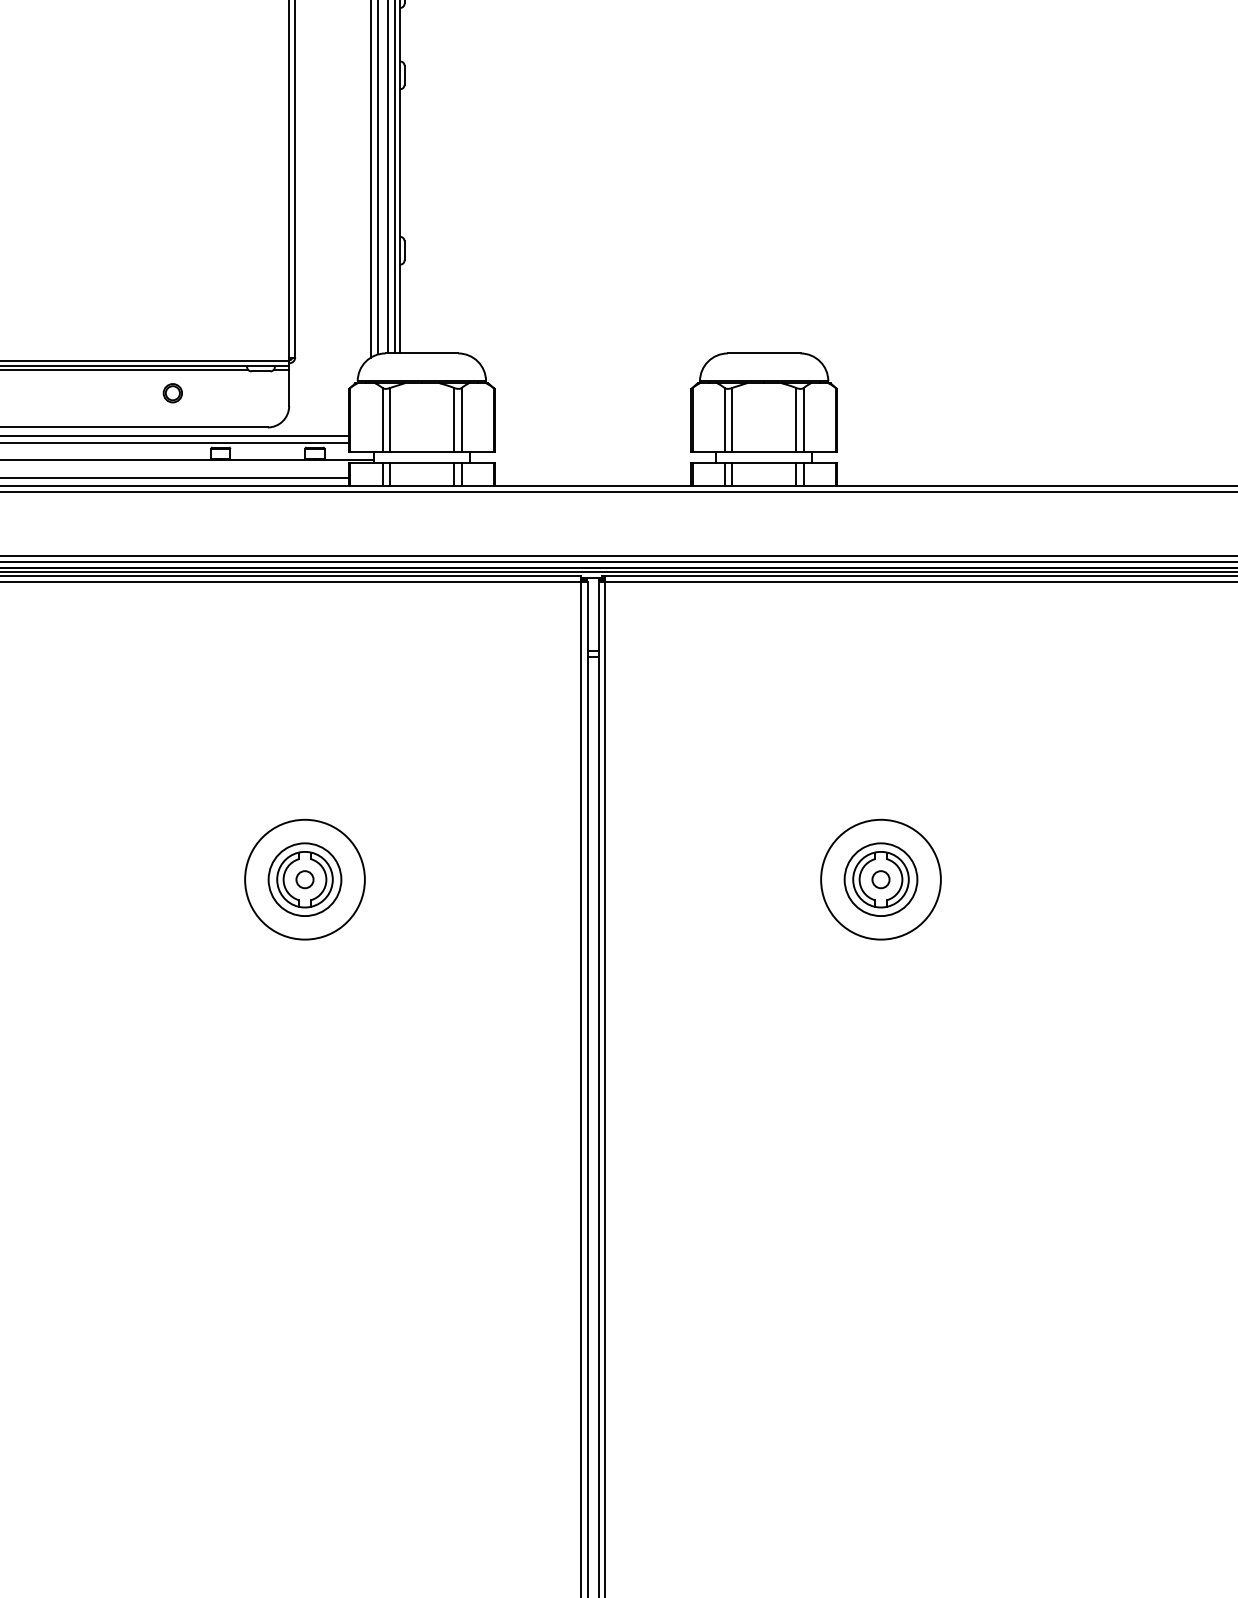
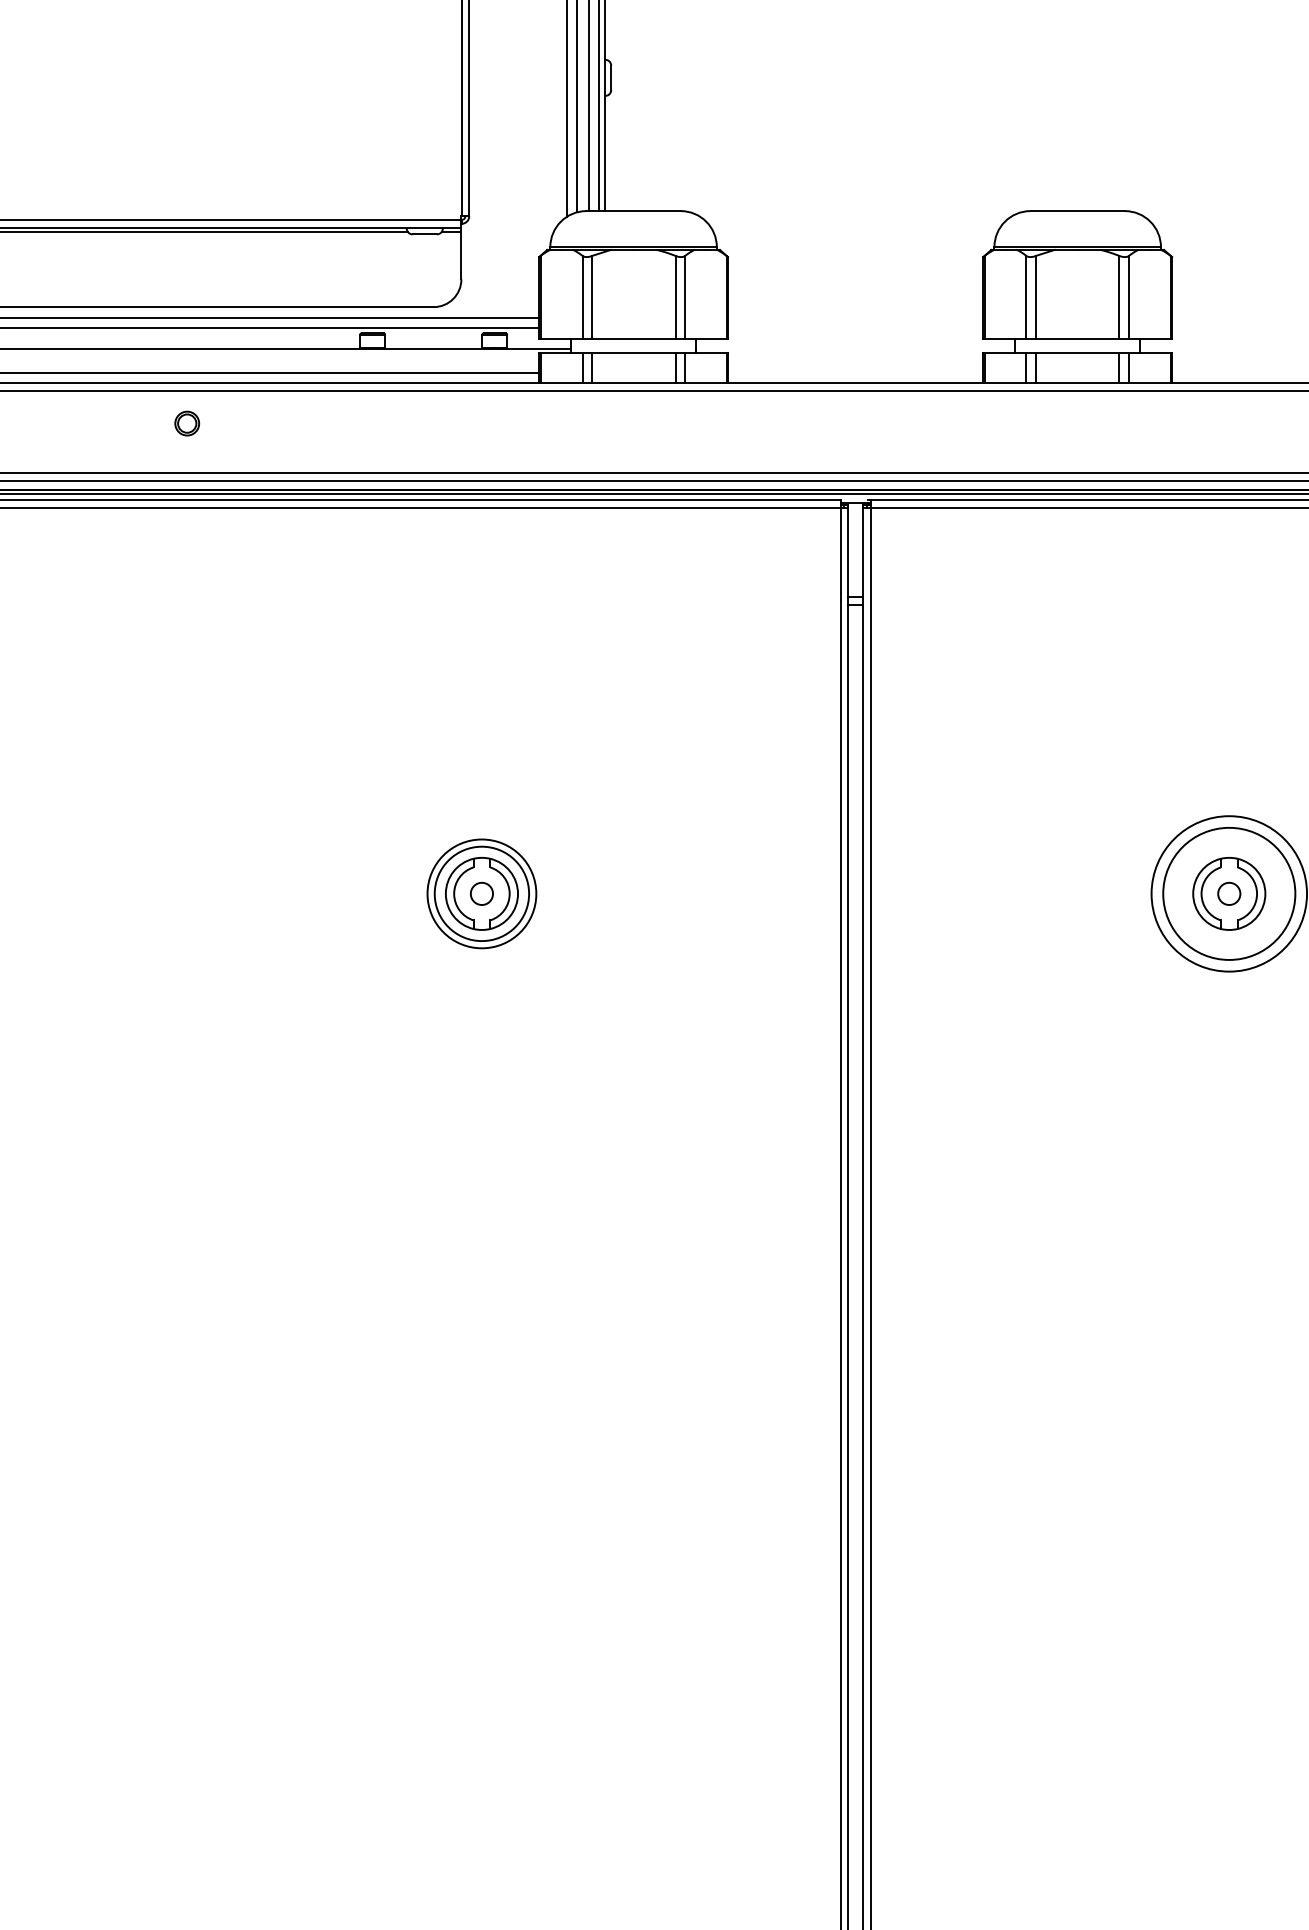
part: (172, 393) -> (186, 423), moved
circle: (304, 879) -> (481, 893), size x0.7
circle: (880, 879) -> (1228, 893), size x1.4

